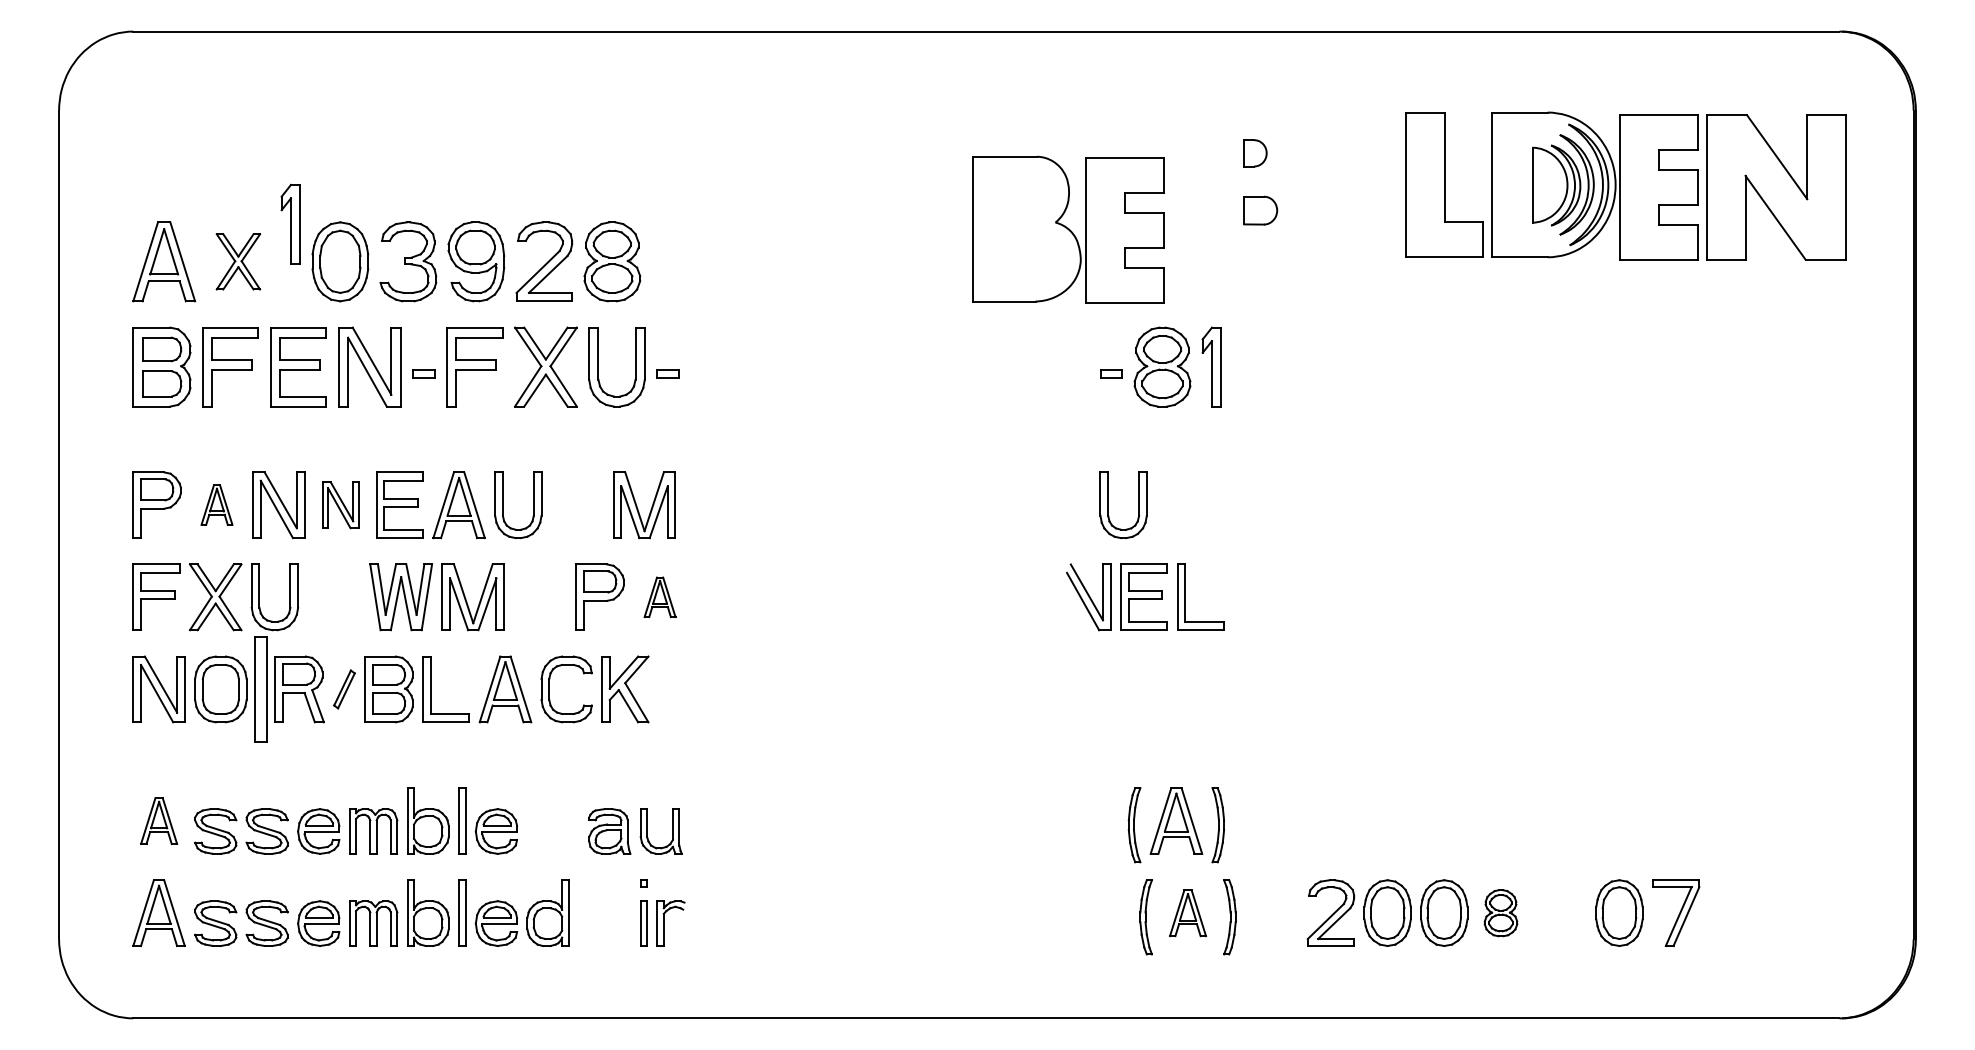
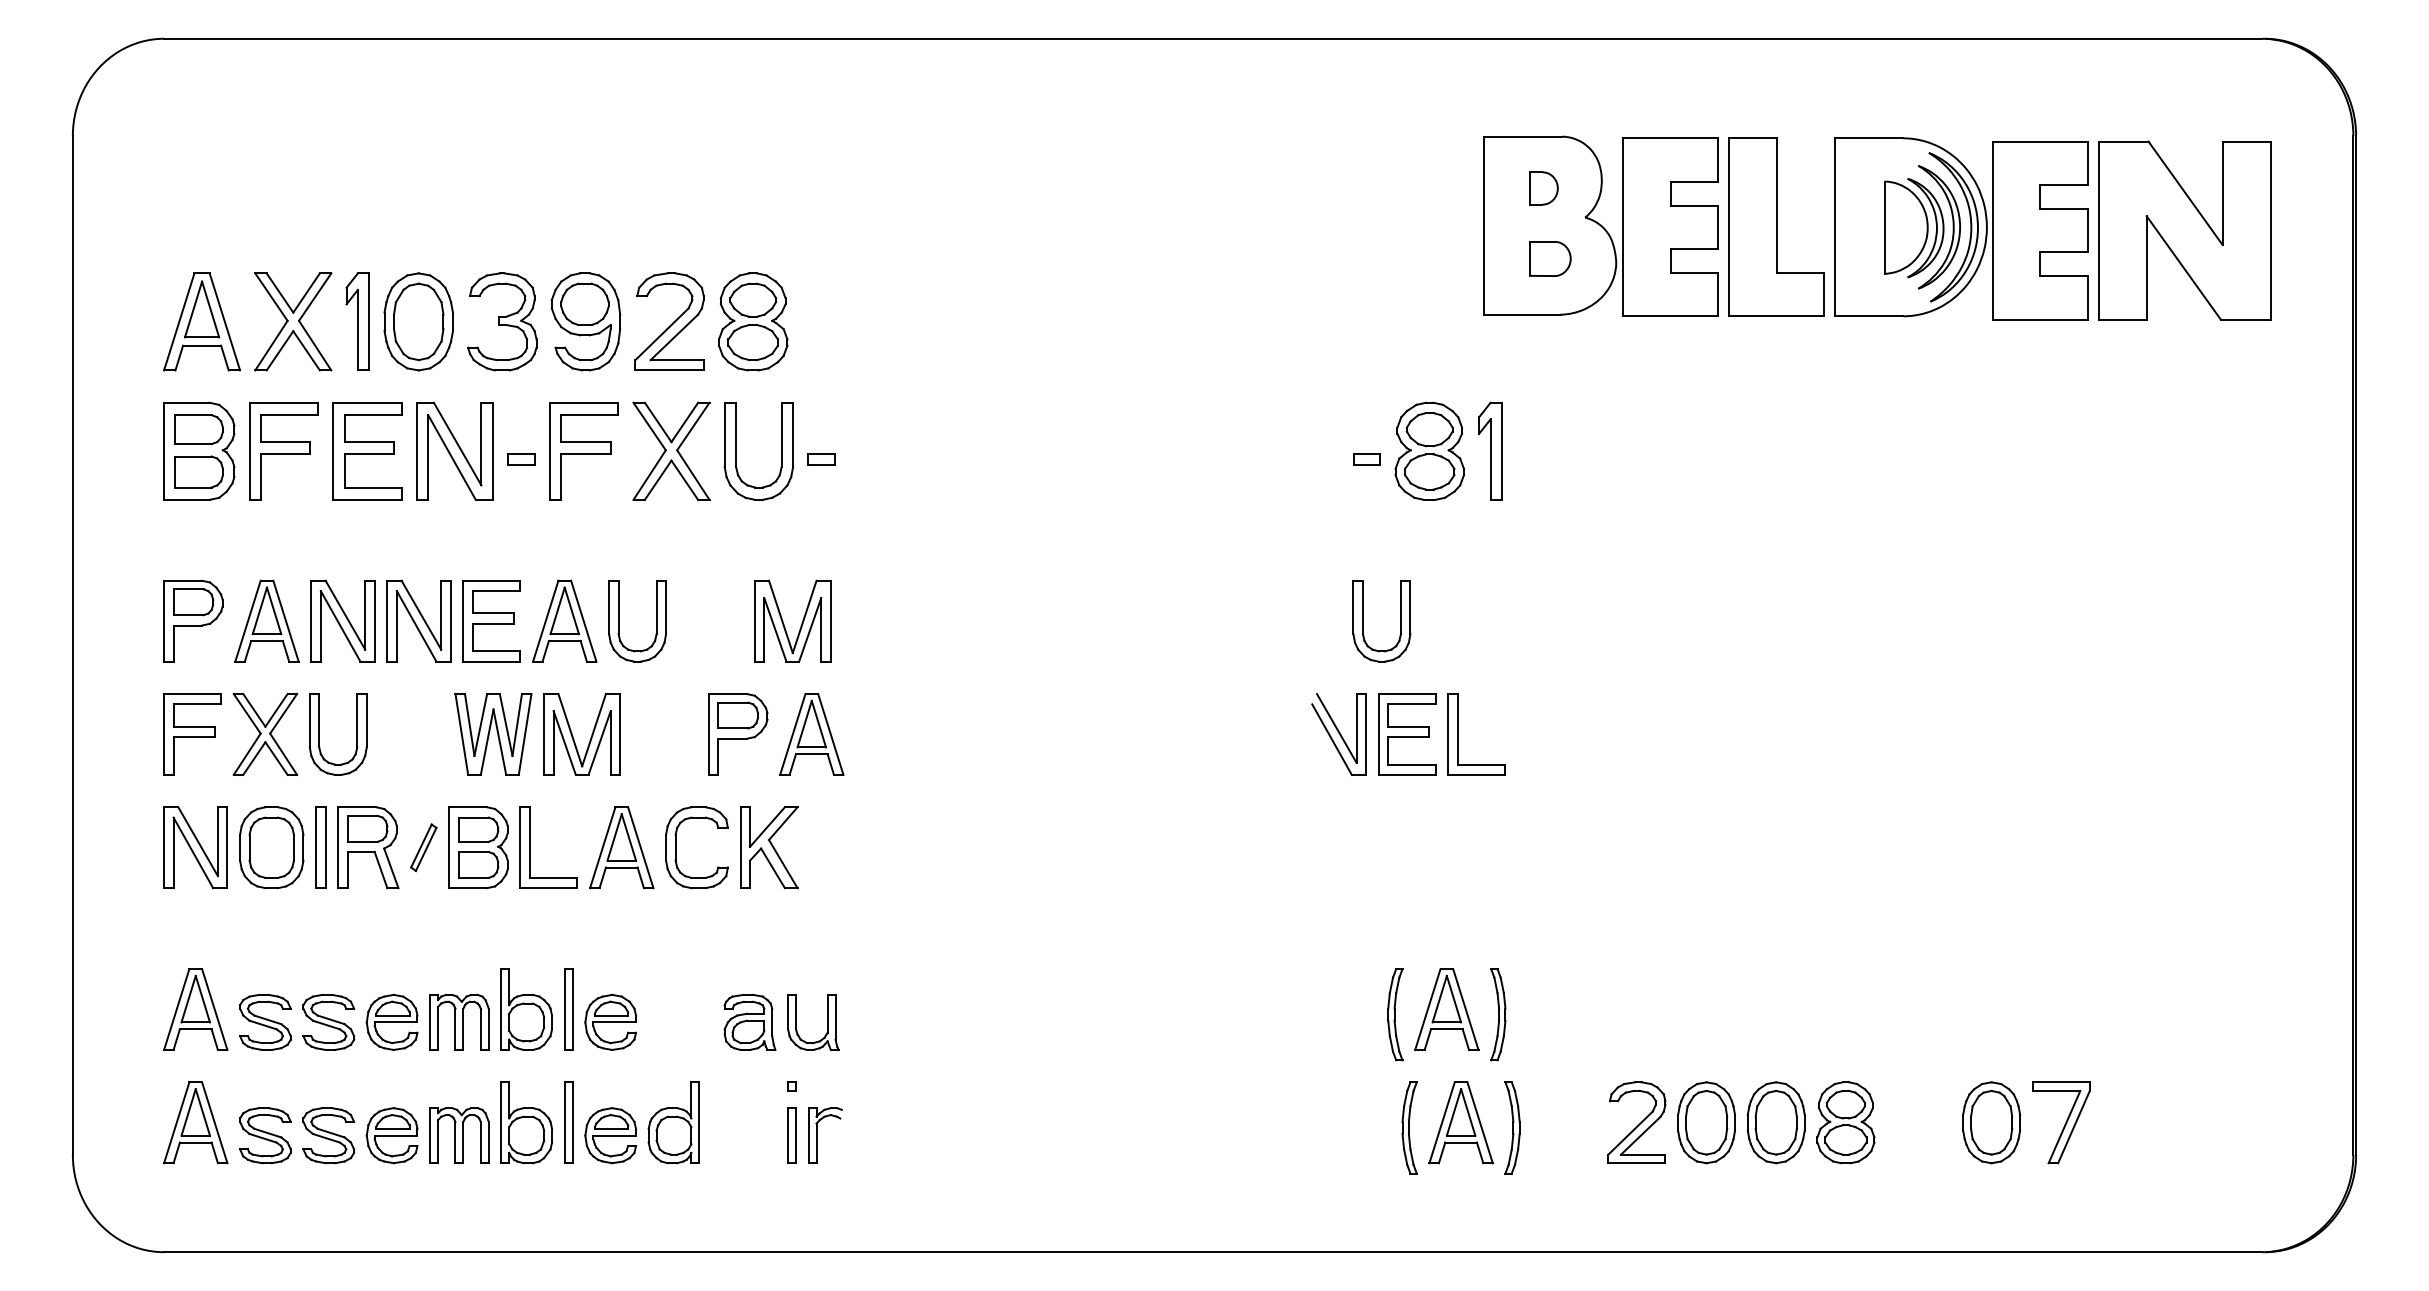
part: (290, 224) -> (357, 321), moved
part: (1068, 228) -> (1600, 225), moved
part: (238, 261) -> (293, 321), size x1.43
part: (216, 504) -> (266, 620), size x1.67
part: (340, 504) -> (418, 620), size x1.43
part: (659, 597) -> (811, 734), size x1.67
part: (260, 689) -> (320, 847), size x0.62
part: (158, 821) -> (195, 1009), size x1.43
part: (1187, 912) -> (1460, 1122), size x1.43
part: (1500, 912) -> (1845, 1122), size x1.43

